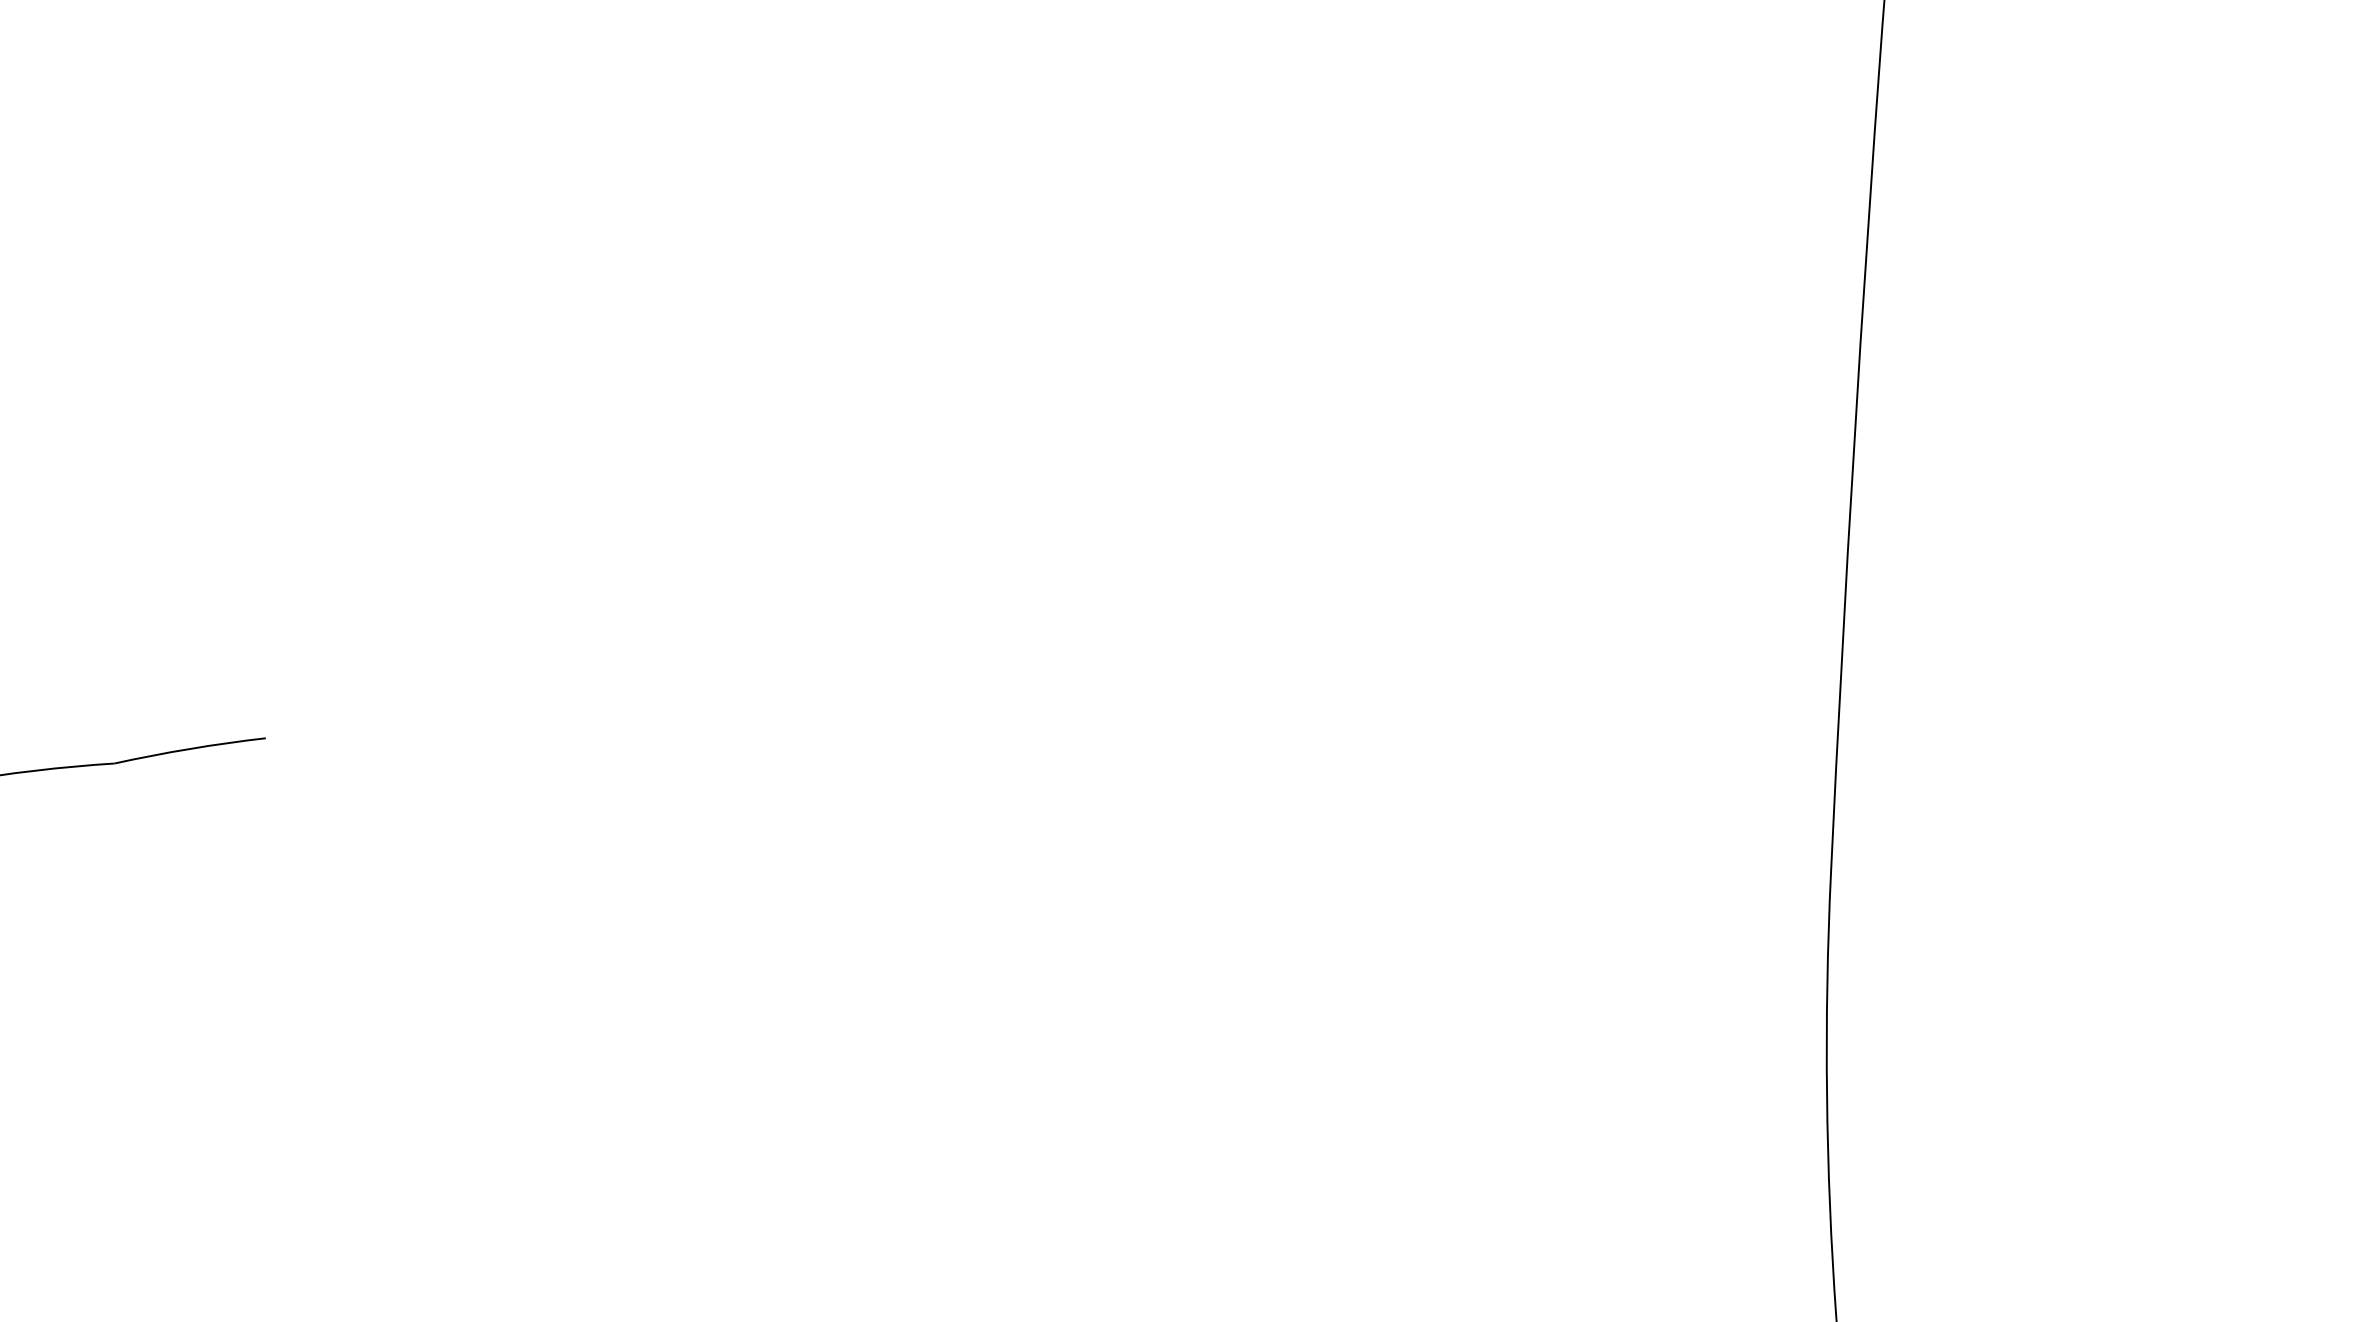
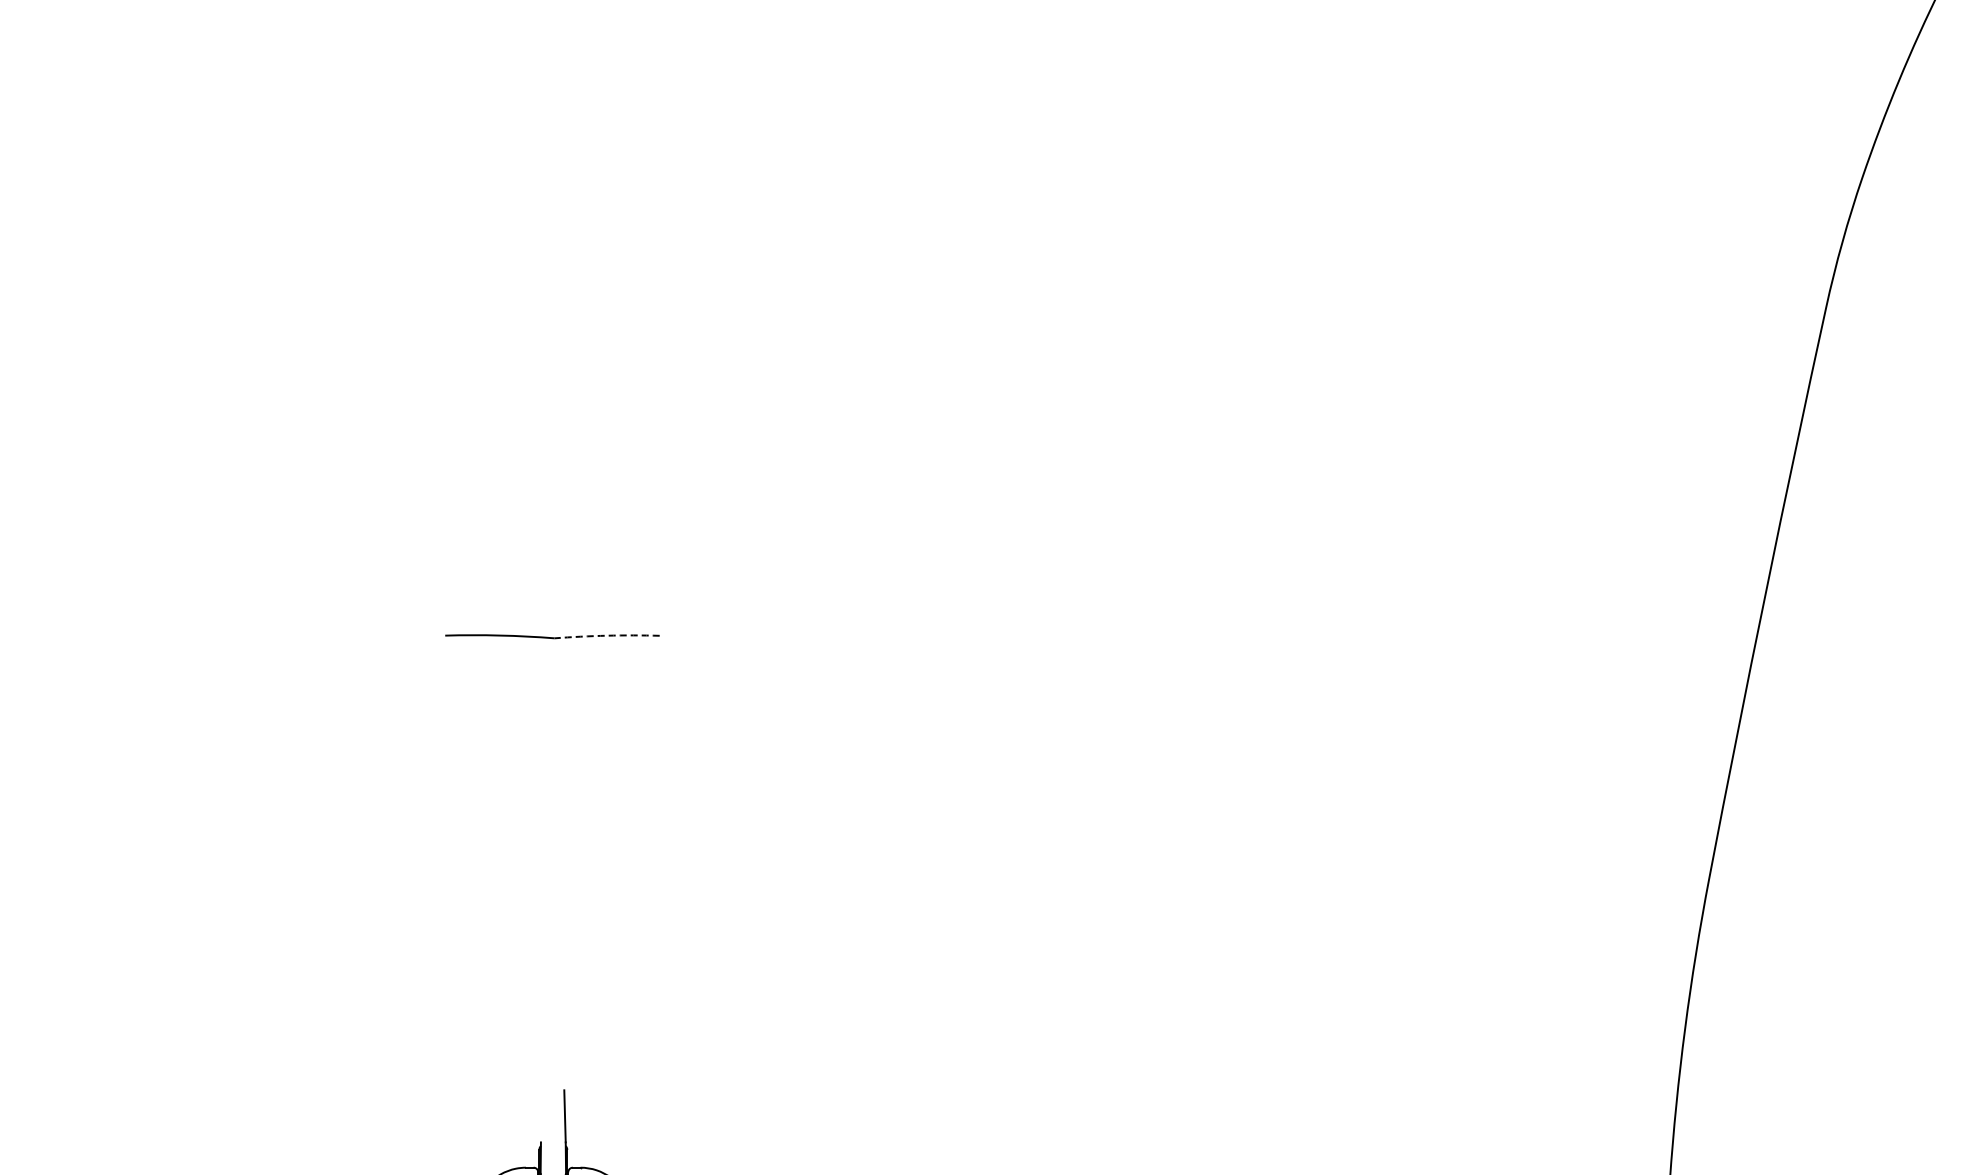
arc: (190, 748) -> (607, 635), solid -> dashed

